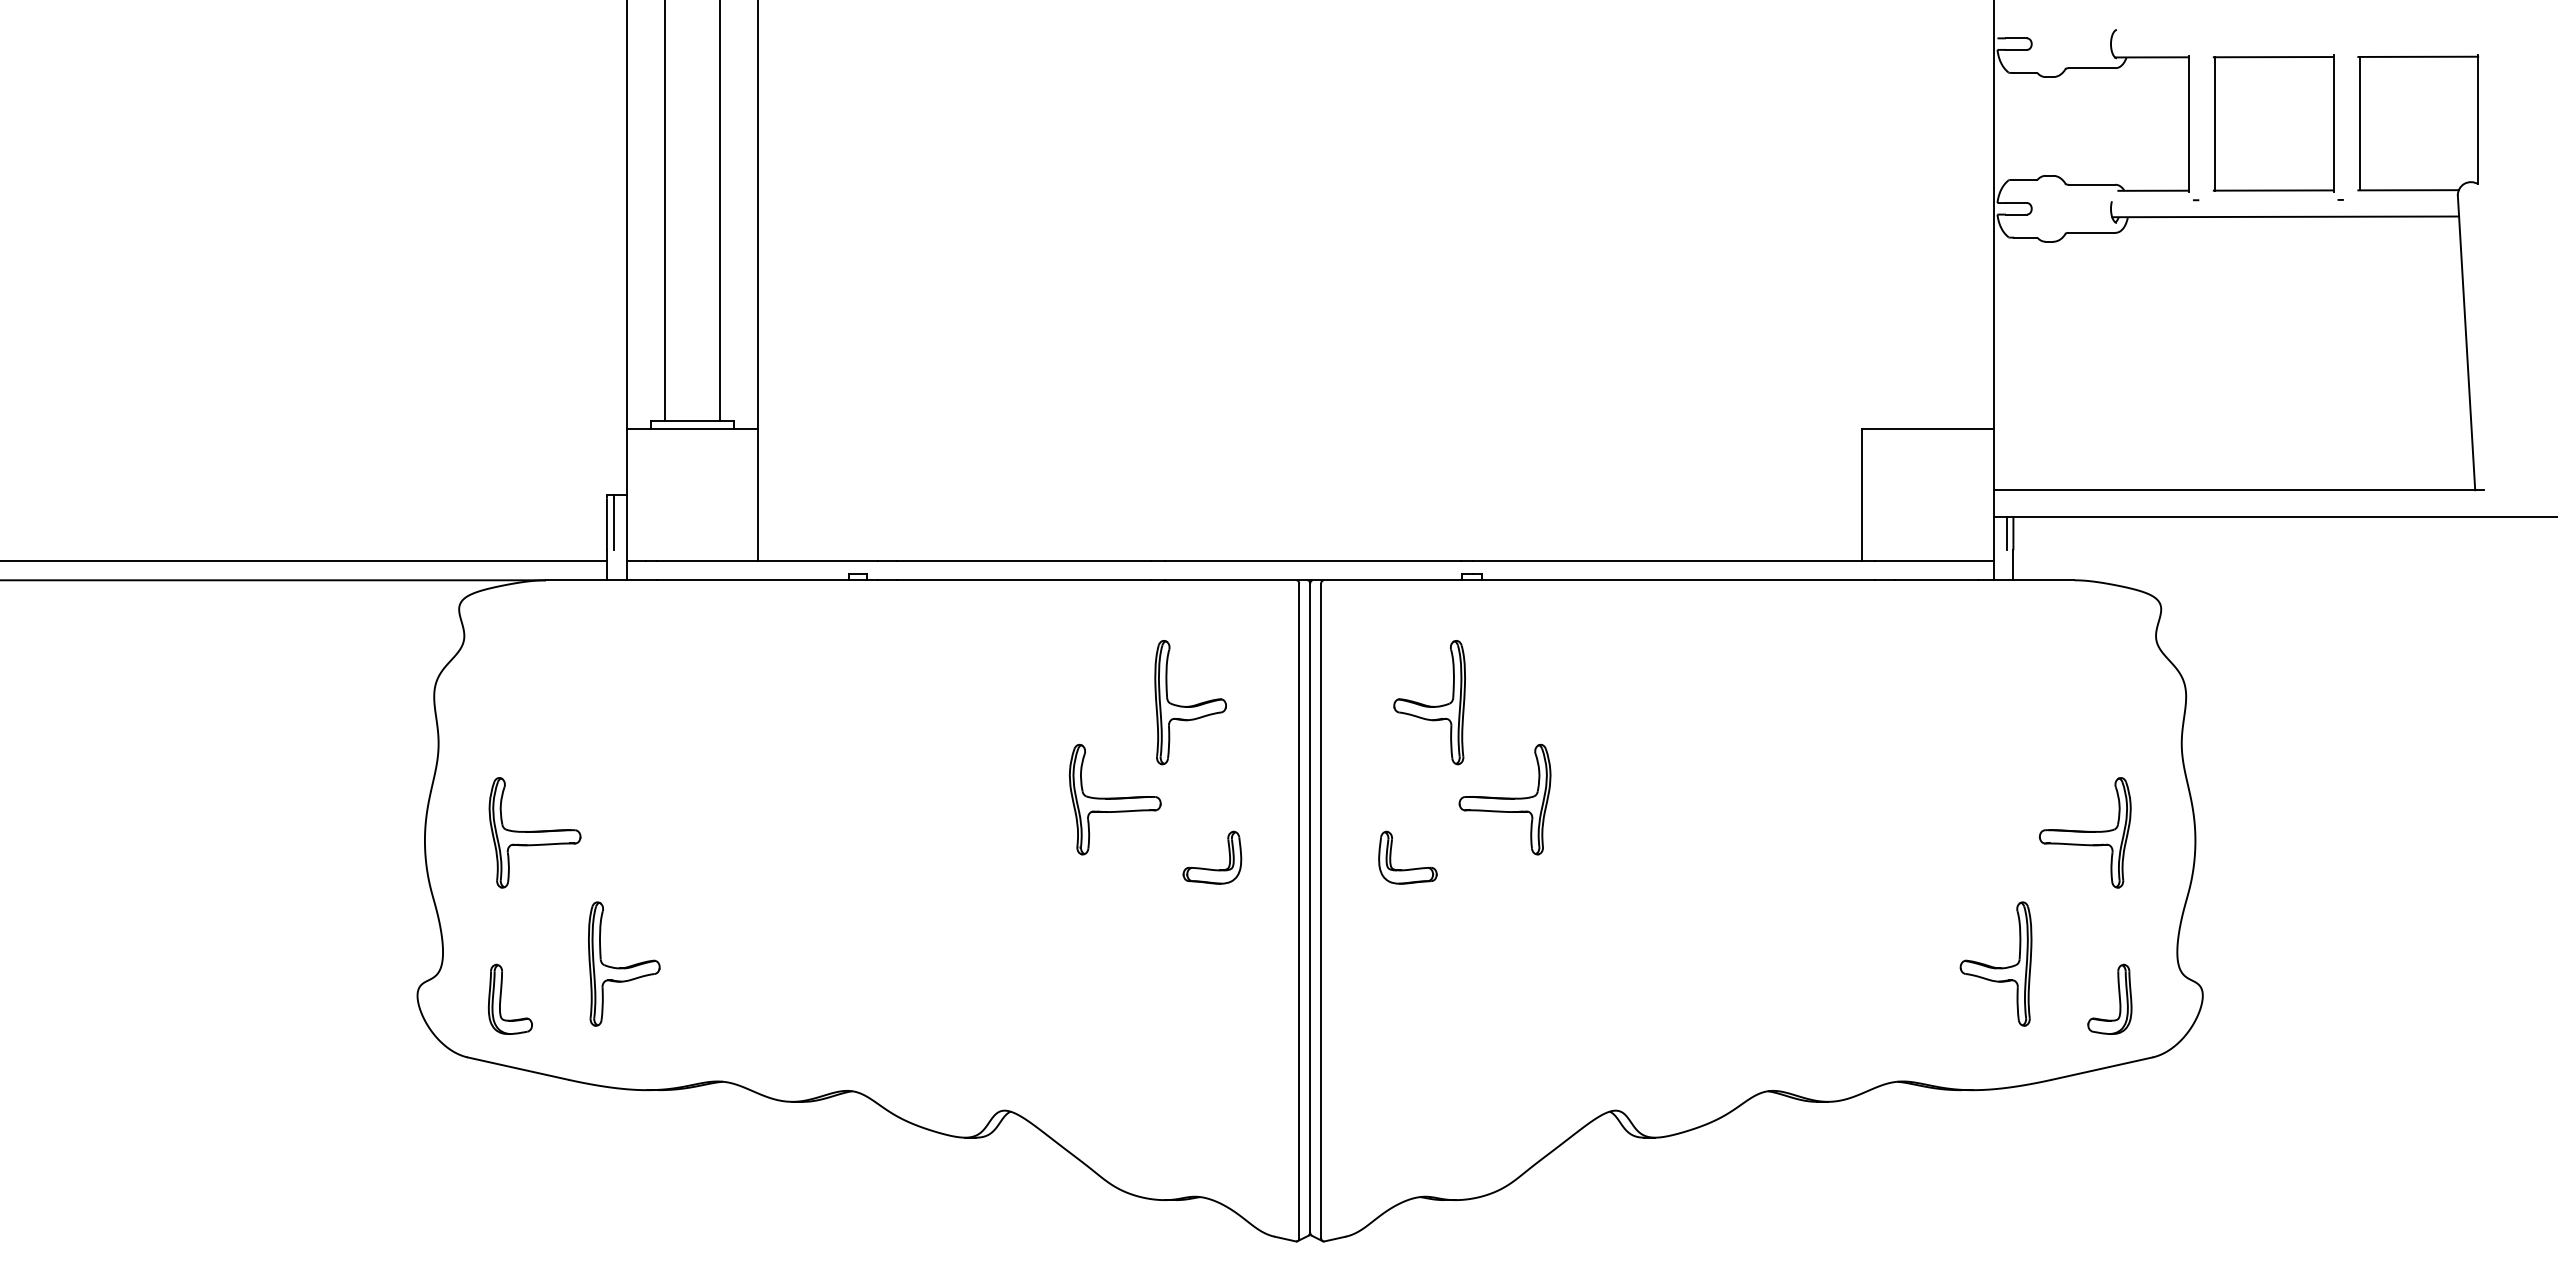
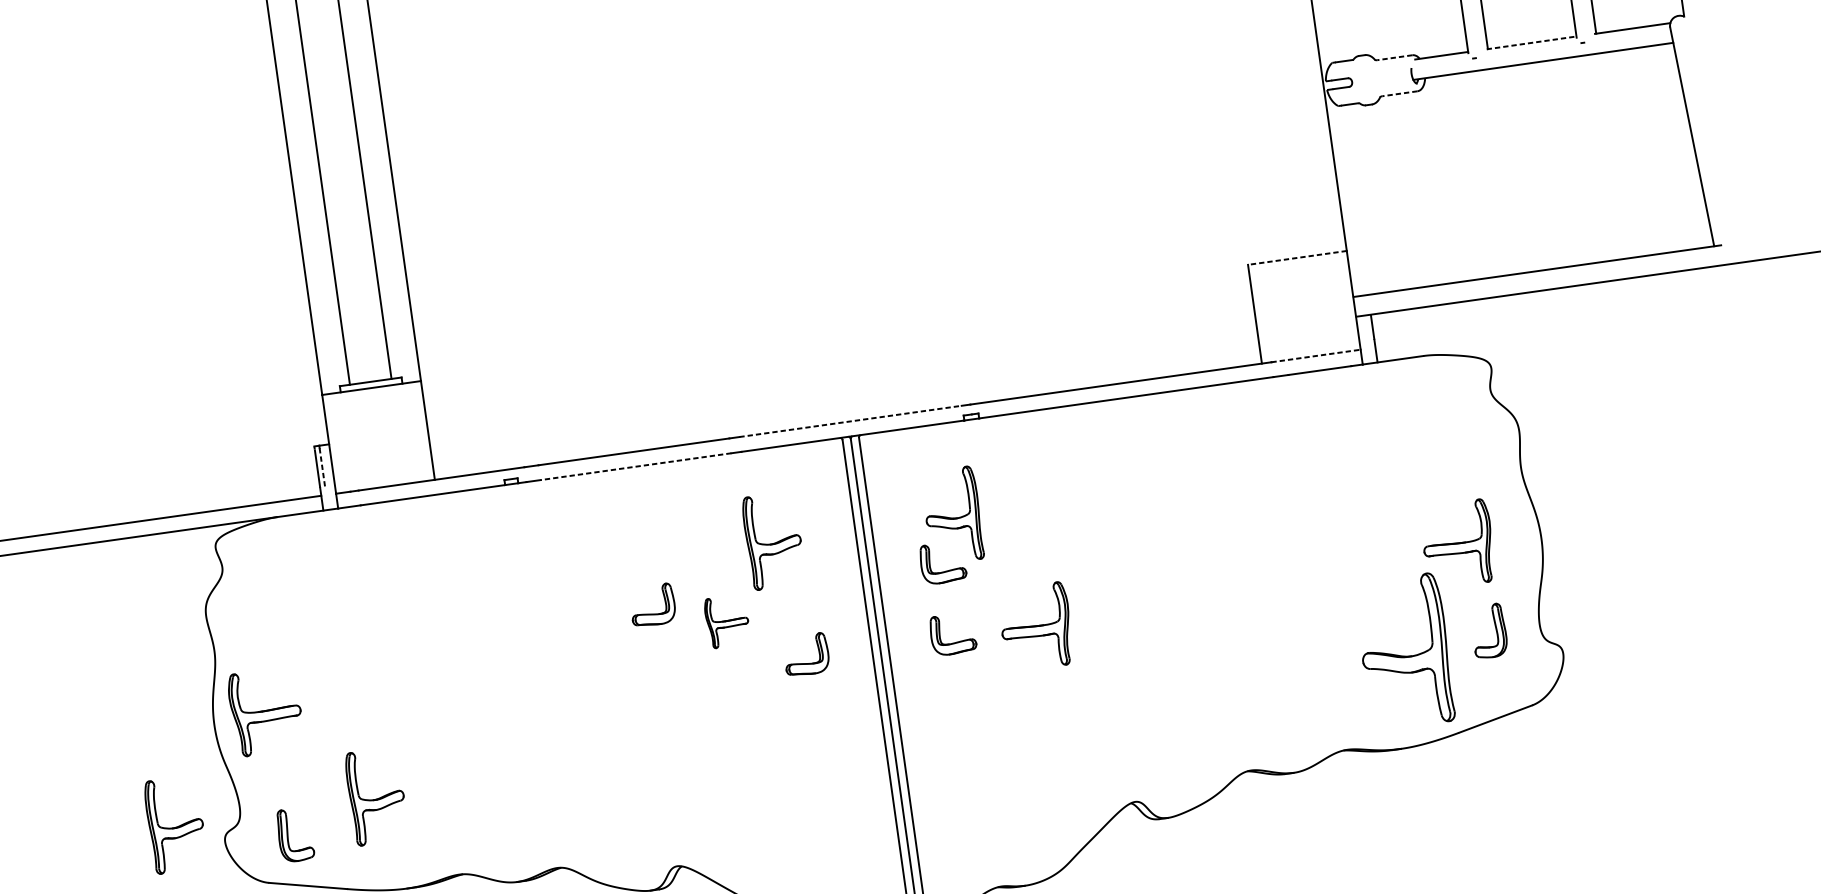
line: (2091, 184) -> (1394, 57), solid -> dashed
line: (2273, 190) -> (1531, 42), solid -> dashed
line: (2091, 232) -> (1399, 93), solid -> dashed
line: (1927, 428) -> (1297, 257), solid -> dashed
line: (613, 524) -> (322, 468), solid -> dashed
line: (2006, 533) -> (1367, 328), removed
line: (1313, 560) -> (850, 421), solid -> dashed
line: (1934, 560) -> (1316, 355), solid -> dashed
line: (1023, 580) -> (635, 466), solid -> dashed
part: (1409, 773) -> (945, 570), added
part: (1019, 775) -> (653, 613), added
part: (1114, 799) -> (726, 621), size x0.6
part: (1504, 799) -> (1035, 626), moved
part: (534, 832) -> (265, 711), moved
part: (356, 963) -> (176, 824), added
part: (1995, 963) -> (1404, 651), size x1.6
part: (2118, 996) -> (1495, 628), moved

